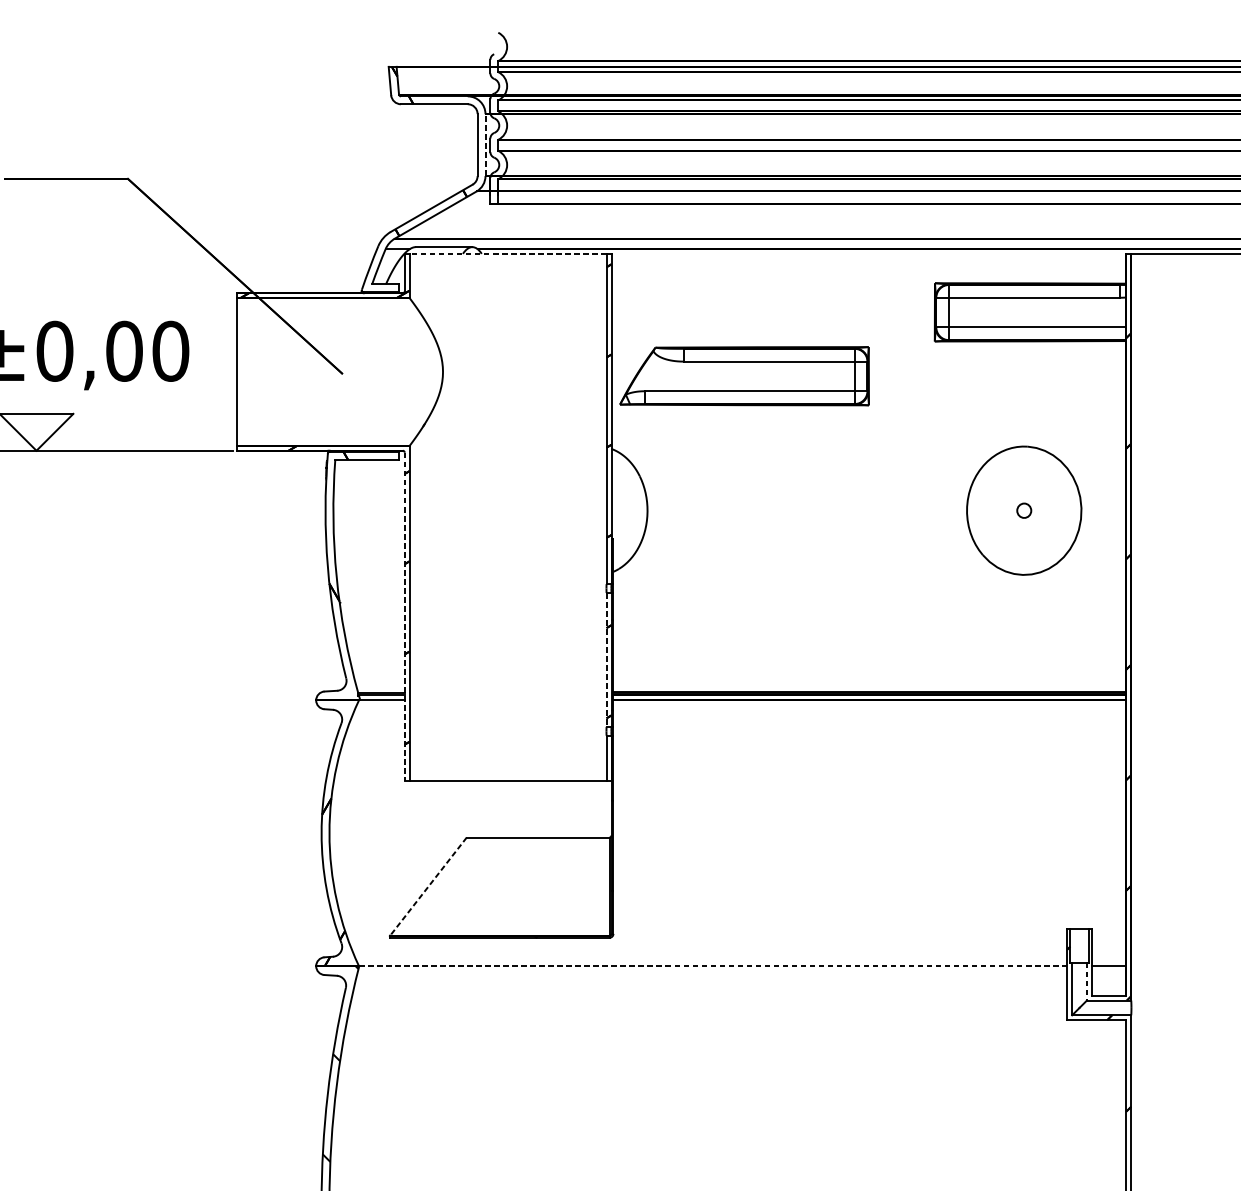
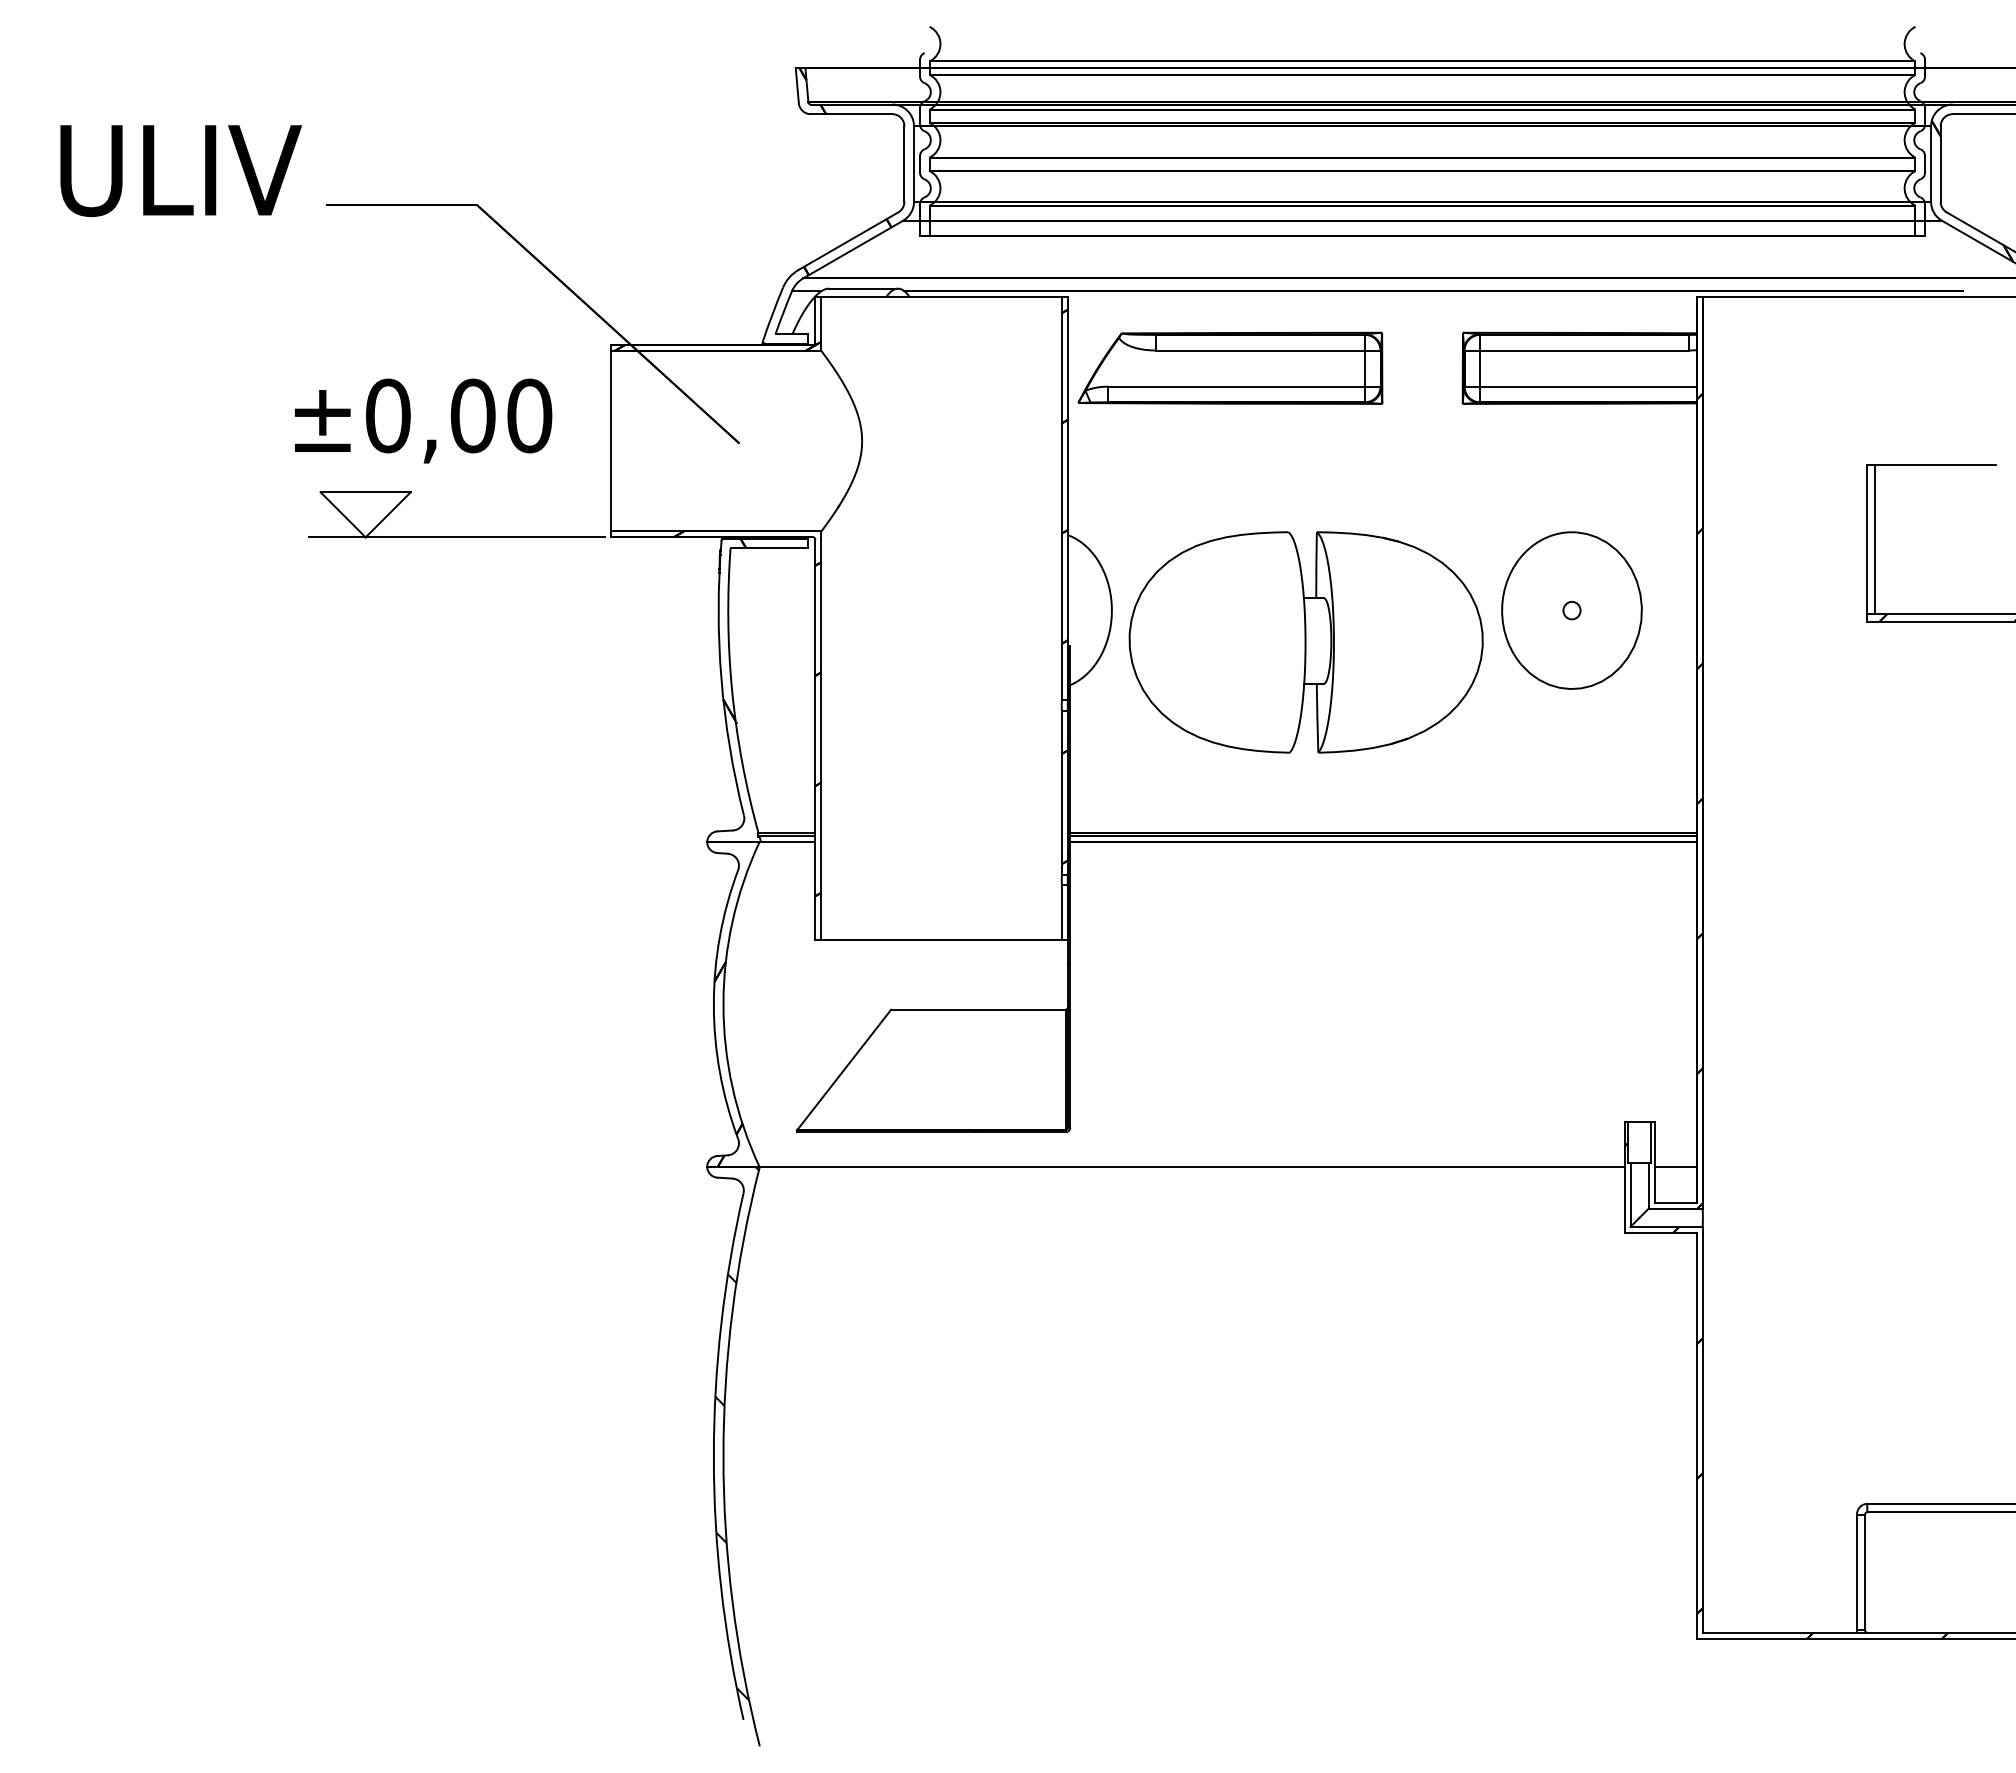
line: (485, 145) -> (914, 164), dashed -> solid
line: (508, 253) -> (941, 296), dashed -> solid
part: (744, 375) -> (1230, 367), moved
part: (806, 536) -> (1305, 642), added
line: (404, 617) -> (815, 740), dashed -> solid
line: (606, 659) -> (1061, 792), dashed -> solid
line: (428, 887) -> (844, 1070), dashed -> solid
line: (713, 965) -> (1192, 1166), dashed -> solid
line: (1086, 982) -> (1648, 1186), dashed -> solid

